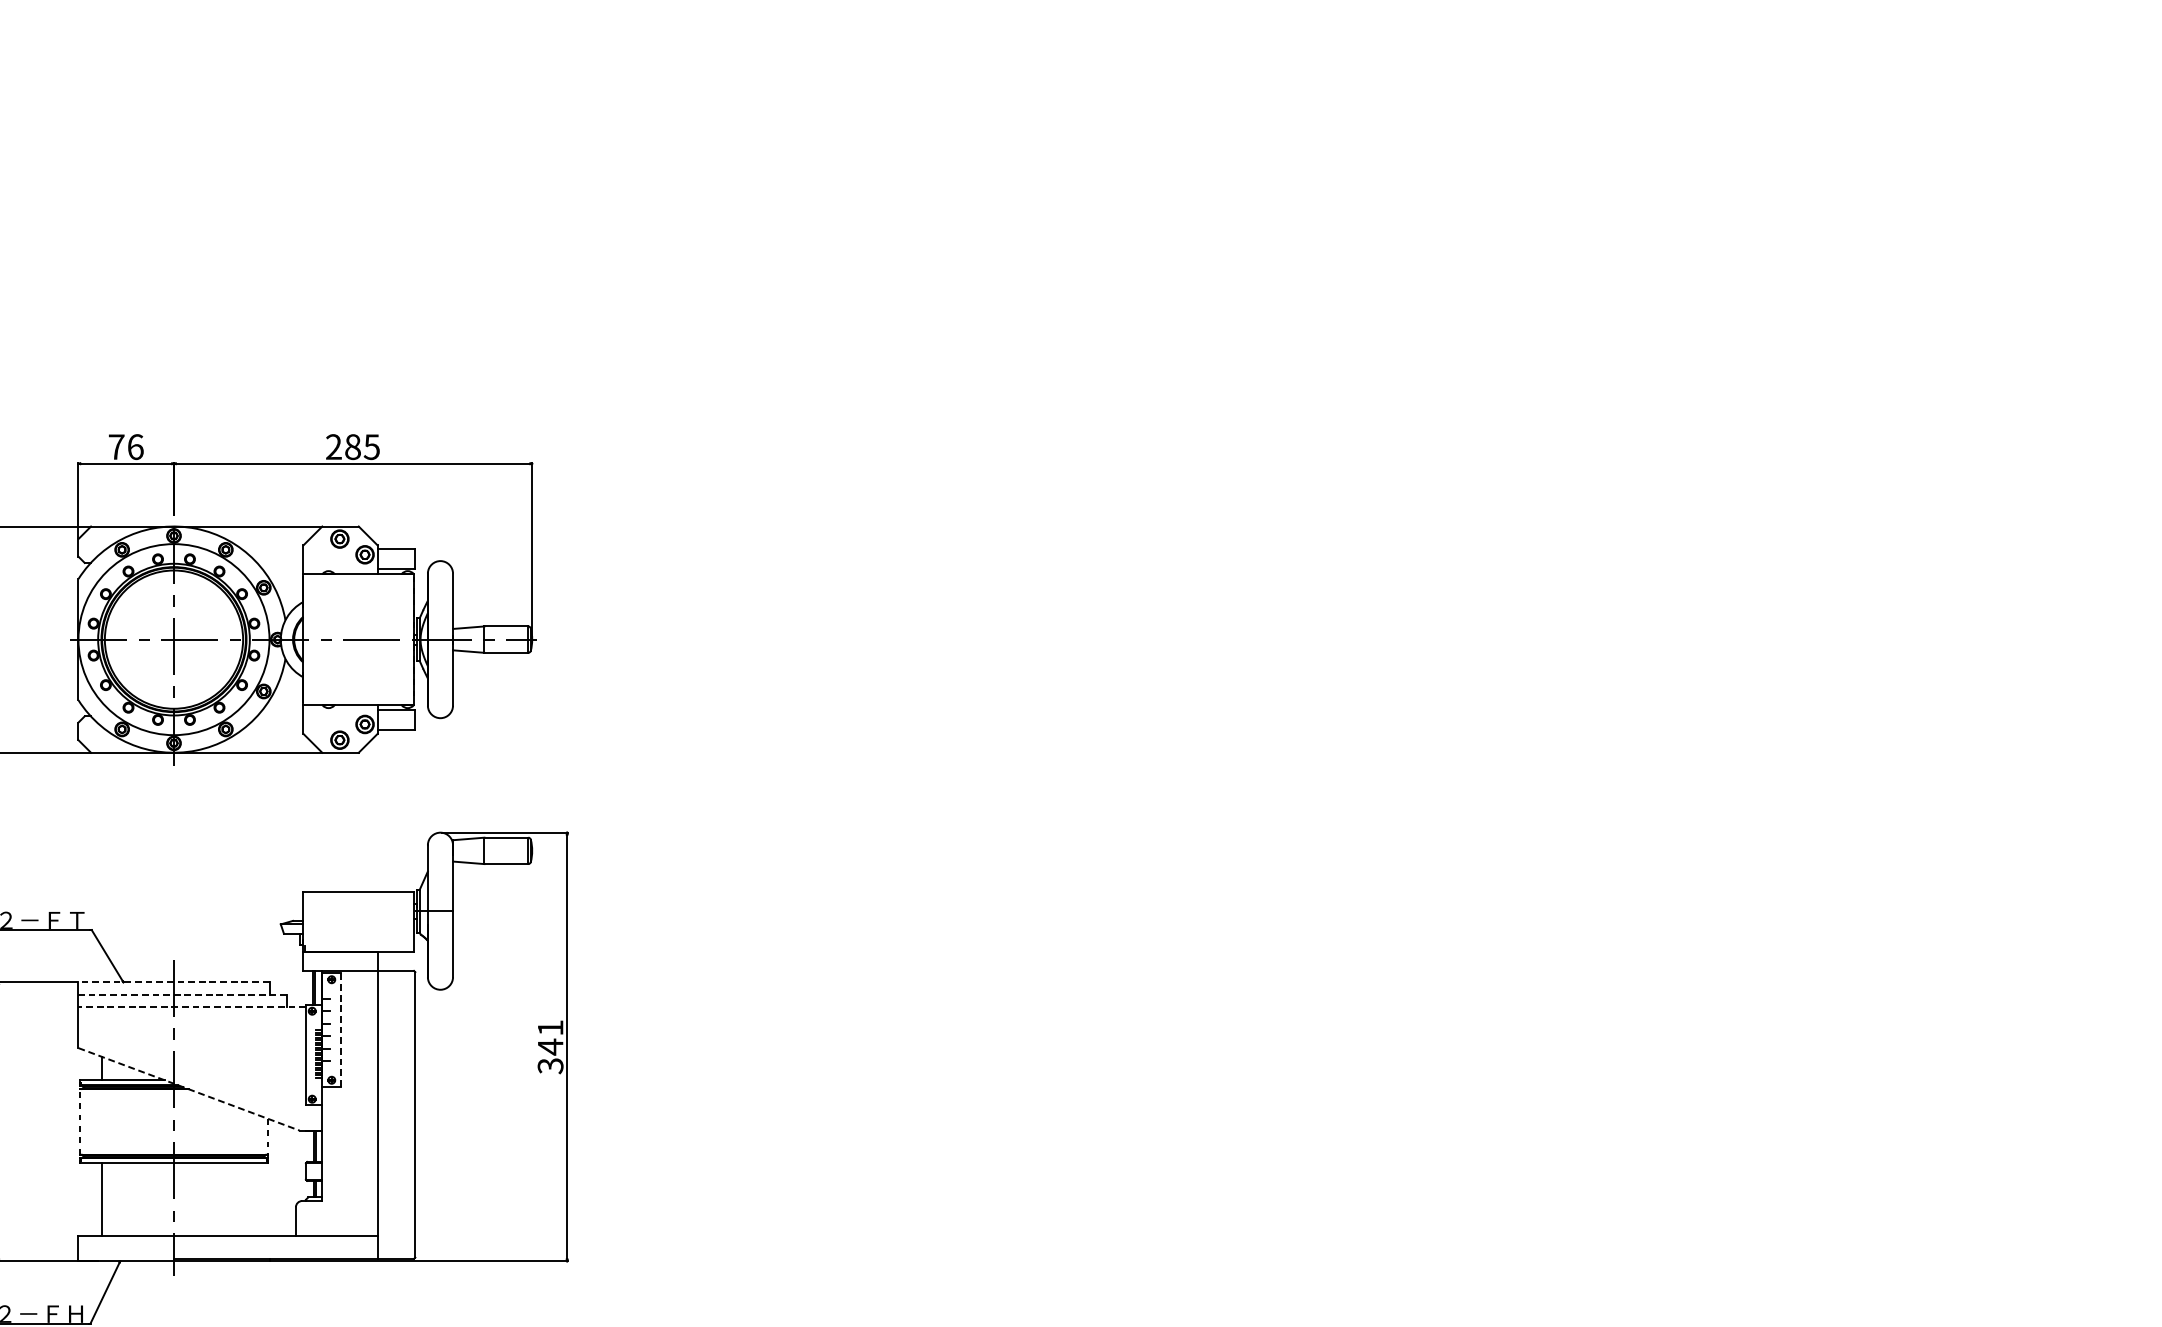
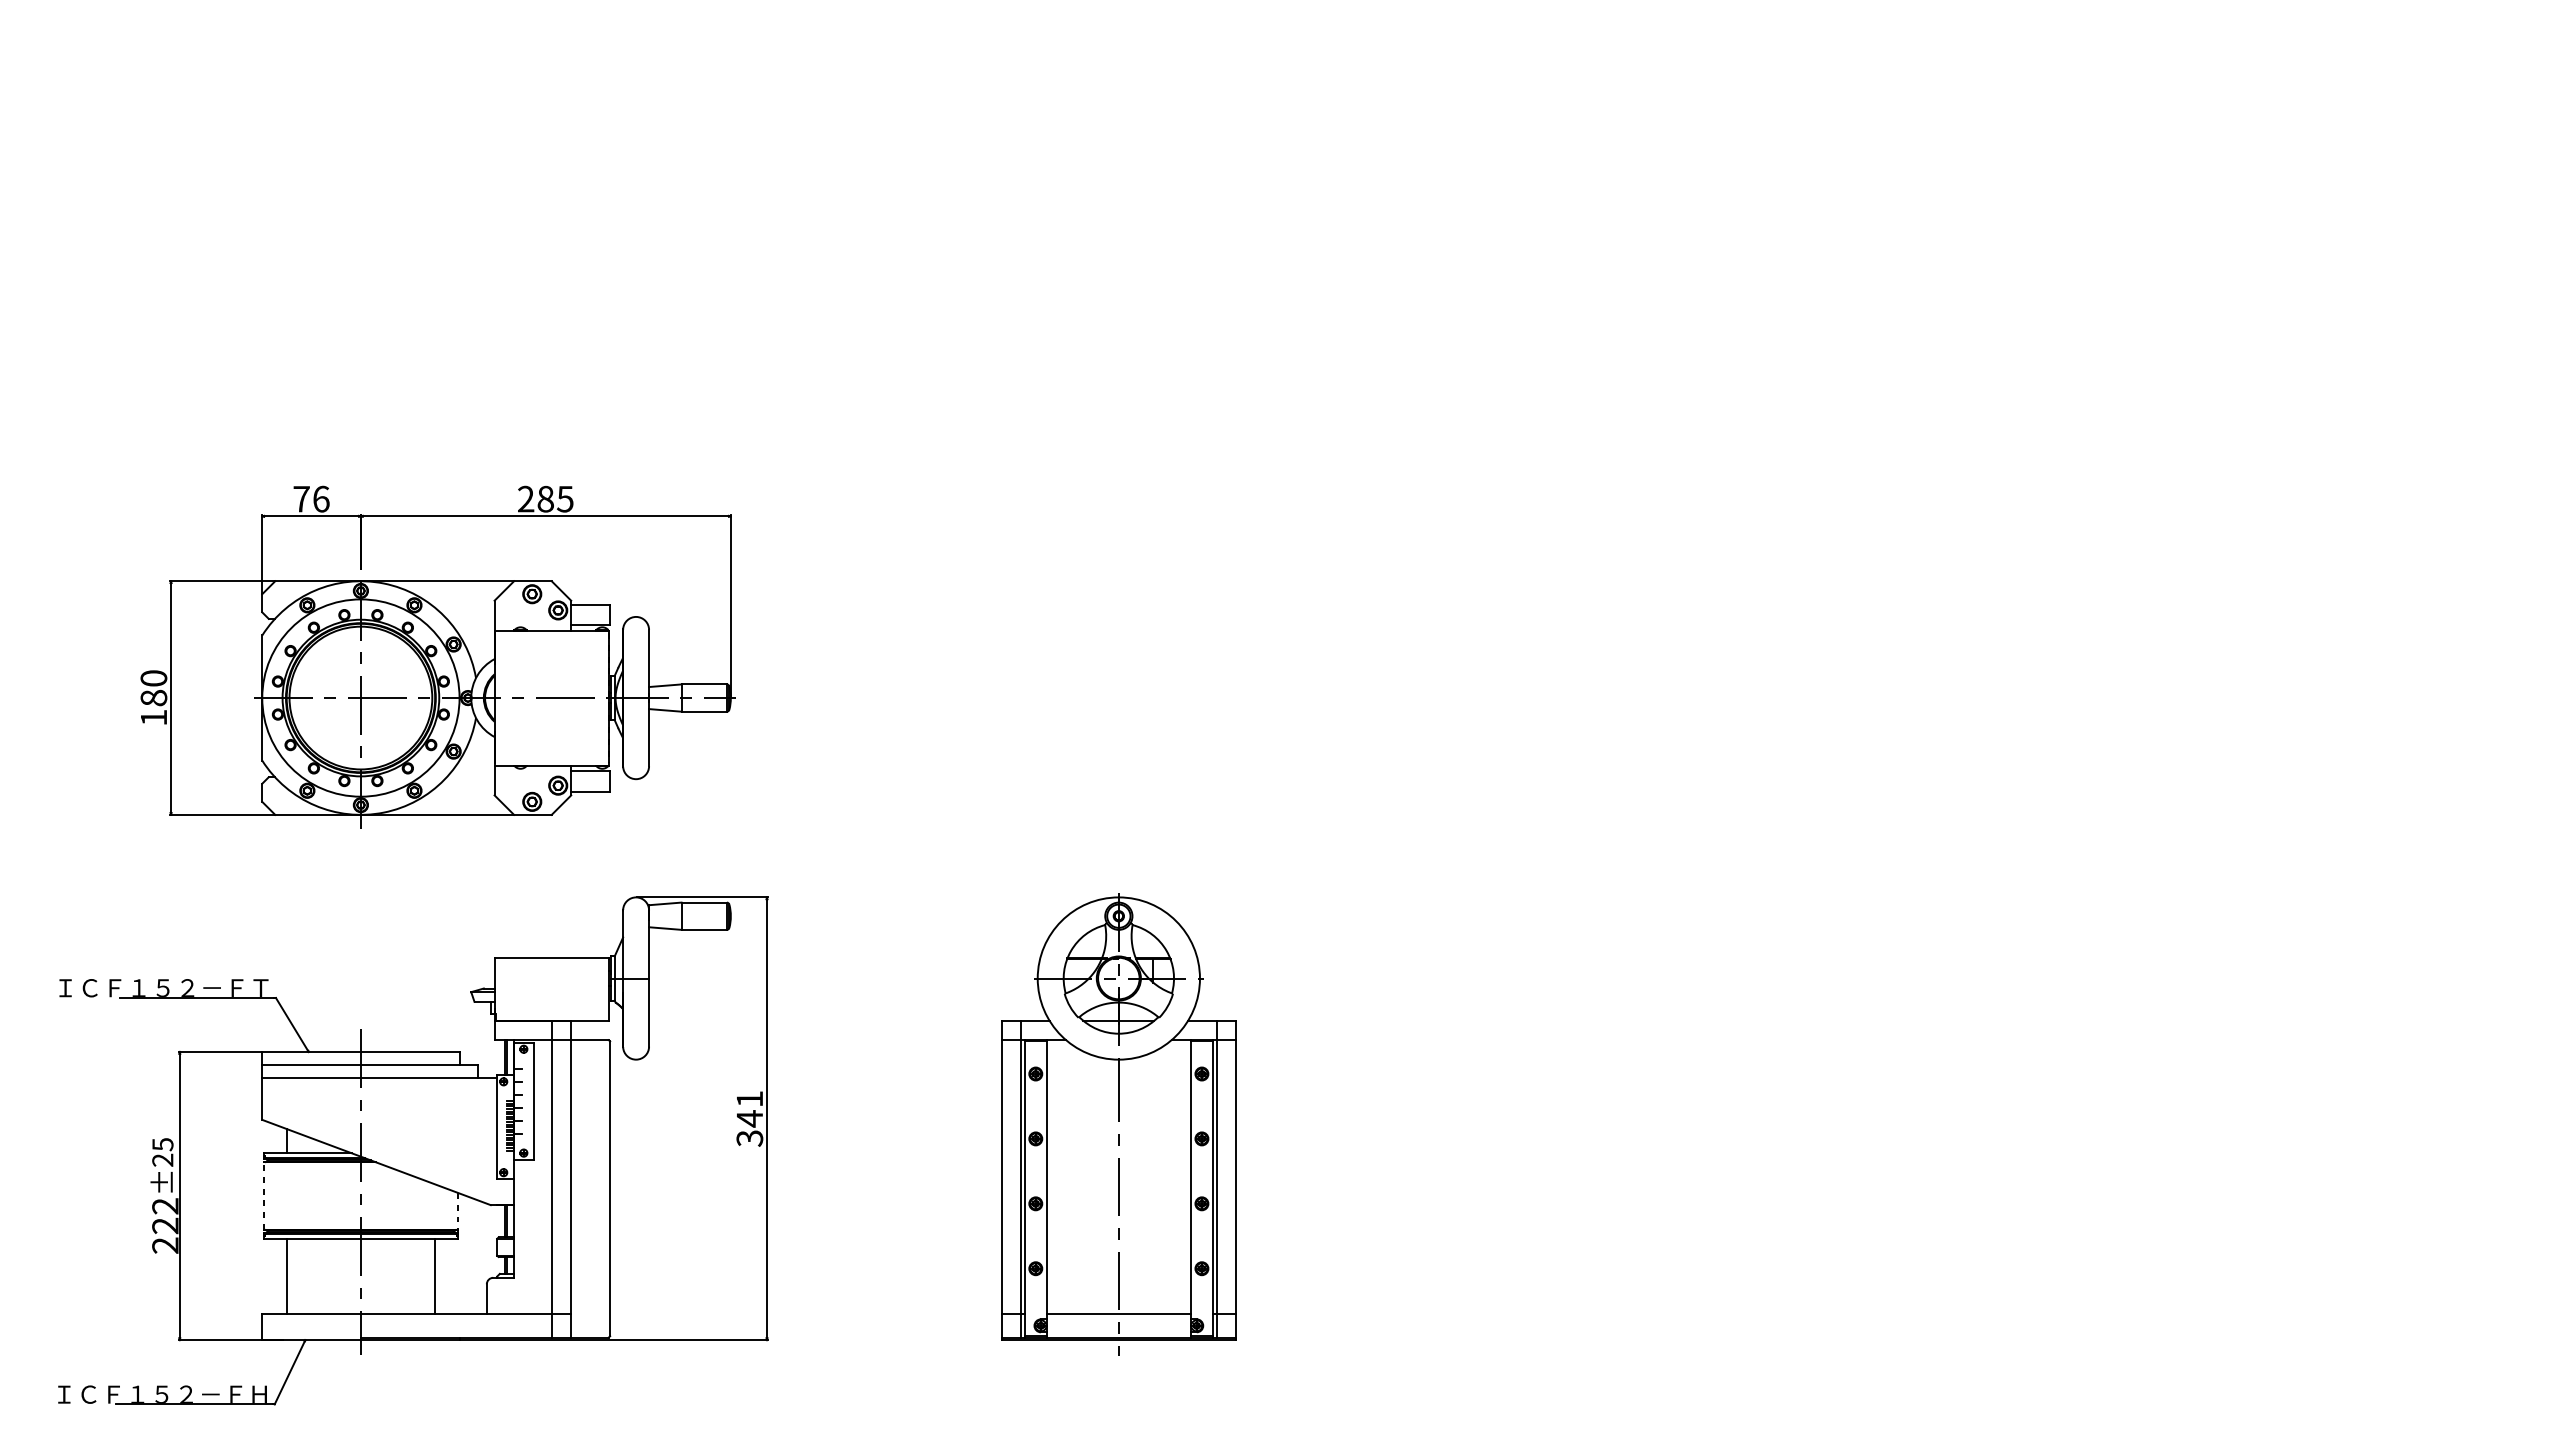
line: (173, 981) -> (360, 1051), dashed -> solid
line: (183, 994) -> (370, 1064), dashed -> solid
line: (191, 1007) -> (379, 1077), dashed -> solid
line: (341, 1030) -> (533, 1101), dashed -> solid
part: (907, 1052) -> (1118, 1124), added
line: (189, 1089) -> (376, 1162), dashed -> solid
line: (358, 1104) -> (551, 1178), added
line: (246, 1199) -> (435, 1276), added

